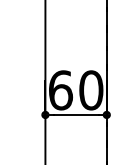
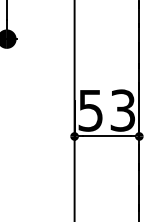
text: (75, 90) -> (106, 110), 60 -> 53

